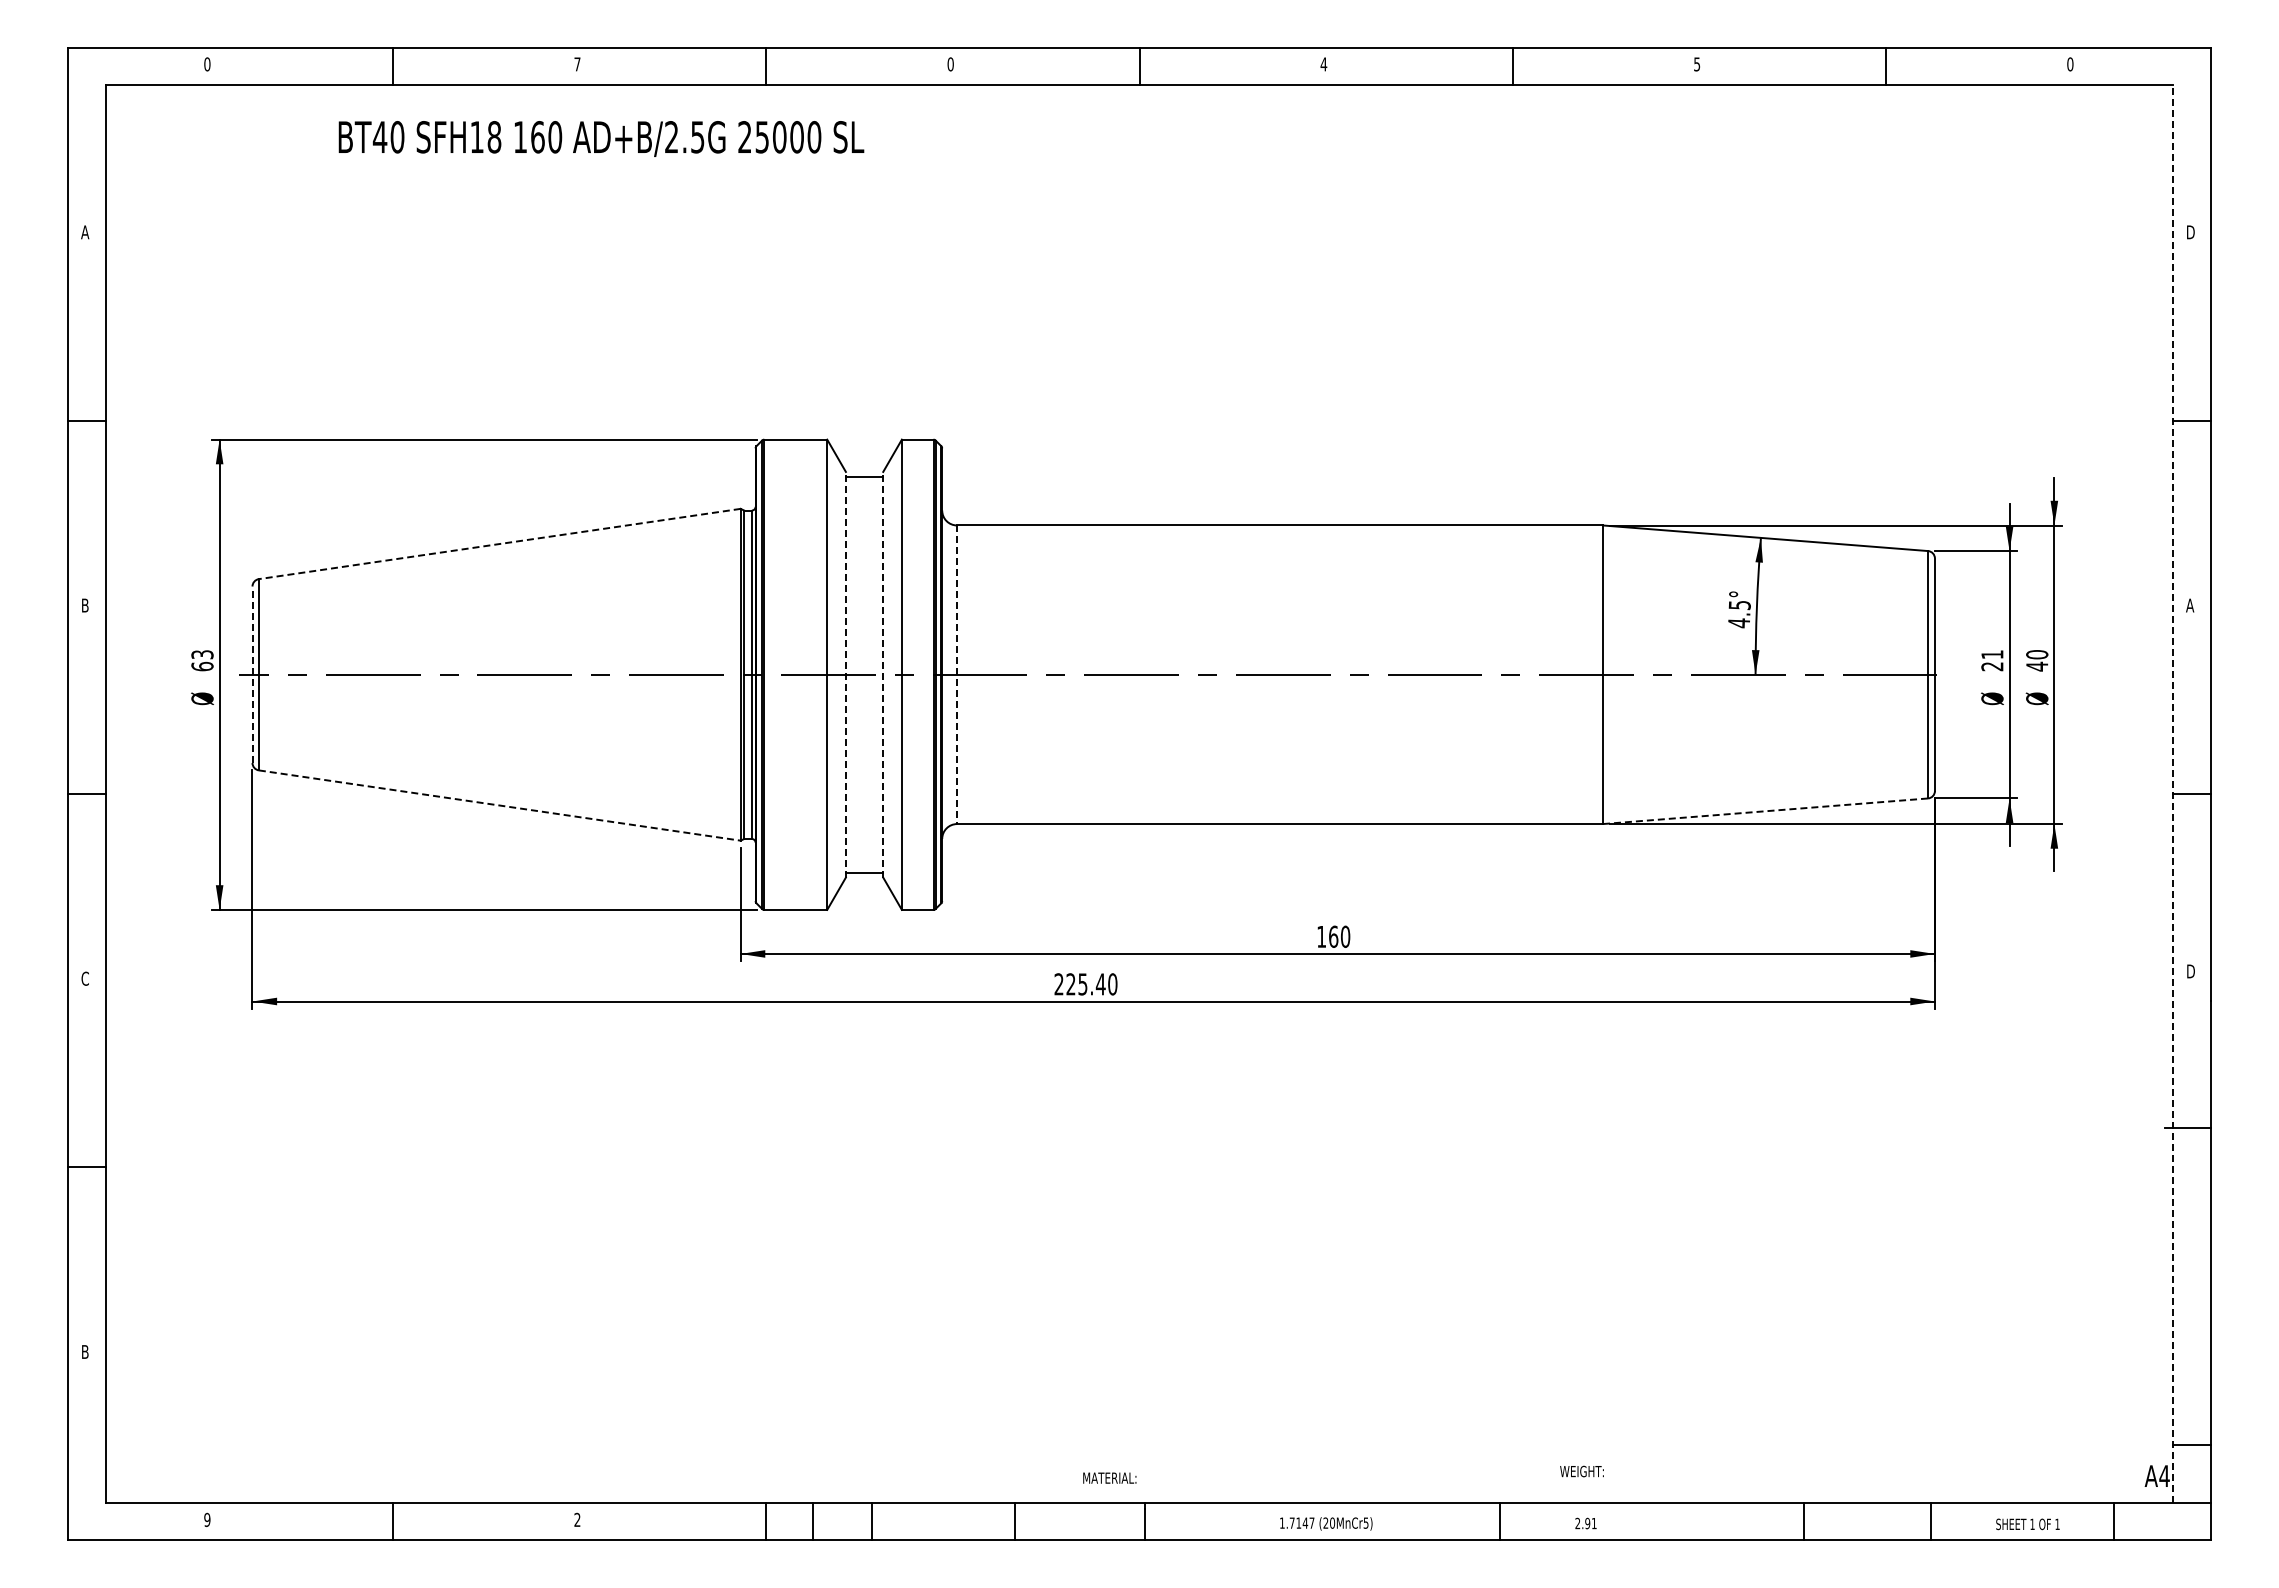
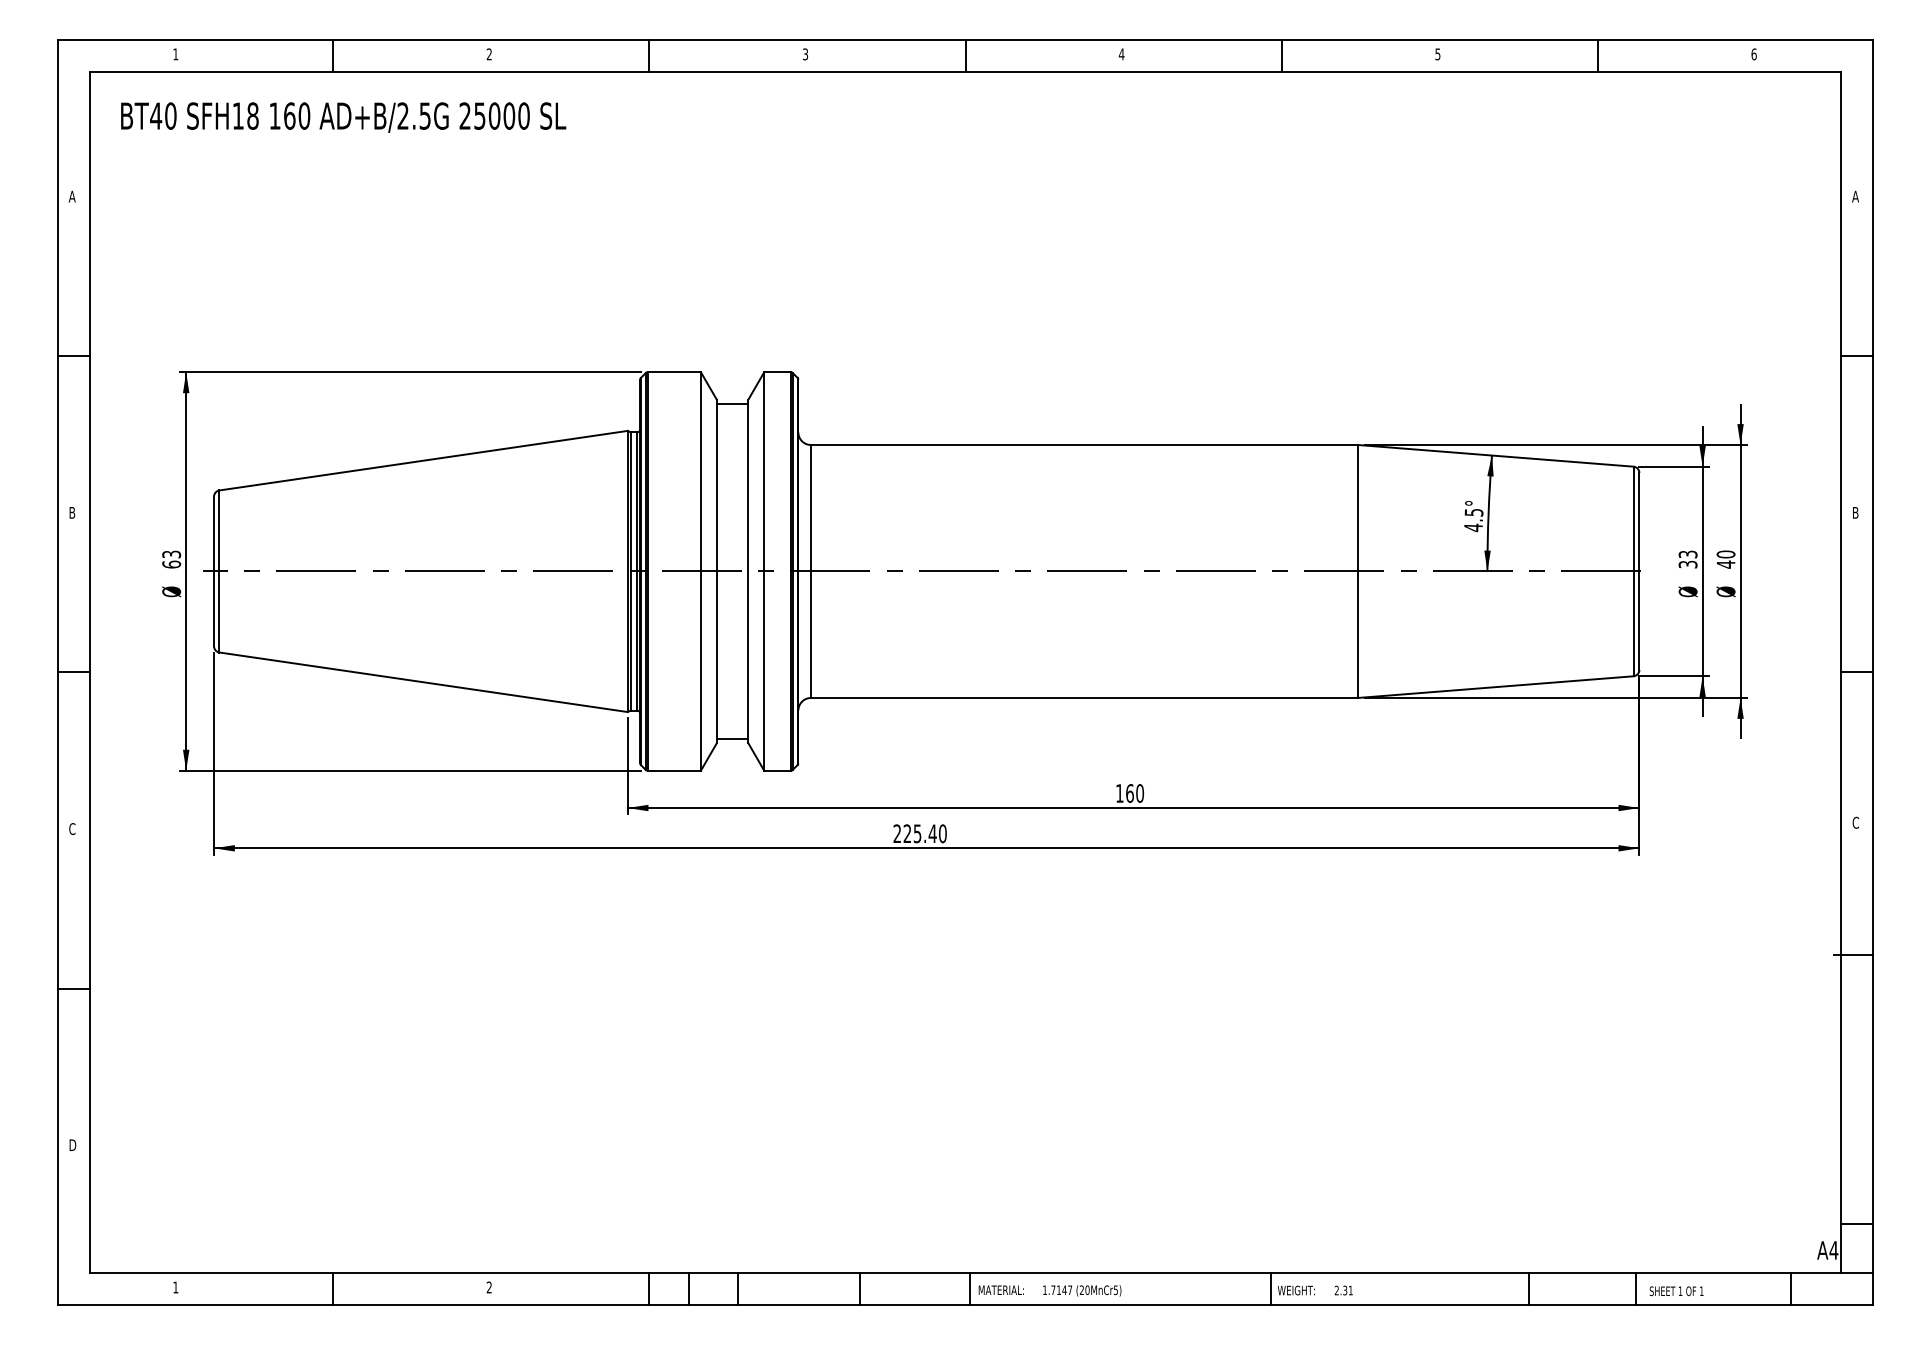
text: (207, 64) -> (175, 54), 0 -> 1
text: (577, 64) -> (489, 54), 7 -> 2
text: (950, 64) -> (805, 54), 0 -> 3
text: (2070, 64) -> (1754, 54), 0 -> 6
text: (601, 138) -> (343, 117), moved
text: (2190, 232) -> (1855, 196), D -> A
line: (499, 544) -> (423, 461), dashed -> solid
text: (2190, 605) -> (1855, 512), A -> B
text: (1992, 660) -> (1688, 559), 21 -> 33
line: (252, 674) -> (214, 571), dashed -> solid
line: (845, 674) -> (716, 571), dashed -> solid
line: (883, 674) -> (748, 571), dashed -> solid
line: (957, 675) -> (811, 572), dashed -> solid
line: (2173, 793) -> (1841, 672), dashed -> solid
line: (500, 805) -> (424, 682), dashed -> solid
line: (1766, 811) -> (1496, 687), dashed -> solid
text: (2190, 971) -> (1855, 822), D -> C
text: (86, 1352) -> (73, 1145), B -> D
text: (1581, 1471) -> (1295, 1290), moved
text: (1109, 1477) -> (1001, 1289), moved
text: (207, 1519) -> (175, 1287), 9 -> 1
text: (1326, 1523) -> (1082, 1290), moved
text: (1587, 1523) -> (1345, 1290), 2.91 -> 2.31
text: (2027, 1524) -> (1676, 1291), moved

